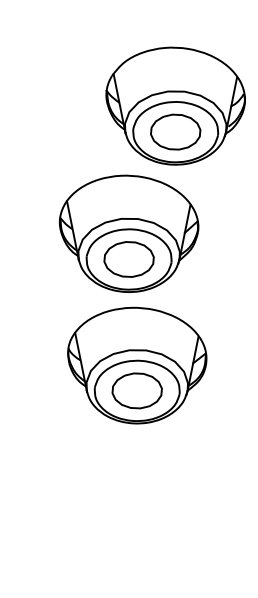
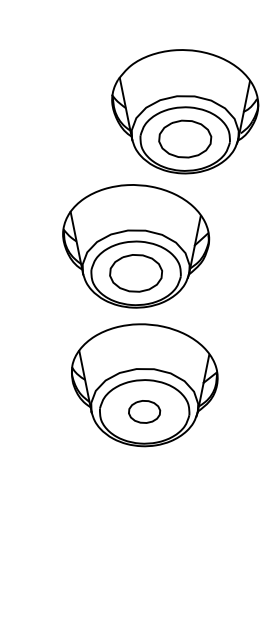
part: (136, 390) -> (143, 411), size x0.6

